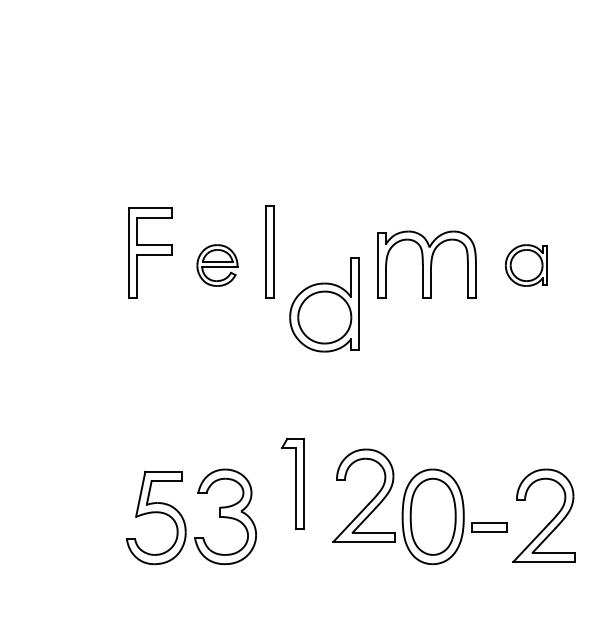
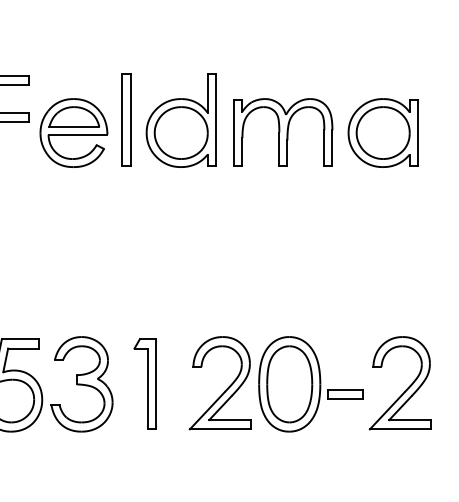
part: (217, 265) -> (73, 132), size x1.67
part: (526, 265) -> (382, 132), size x1.67
part: (324, 304) -> (180, 119), moved
part: (292, 483) -> (144, 383), moved
part: (369, 501) -> (225, 388), moved

